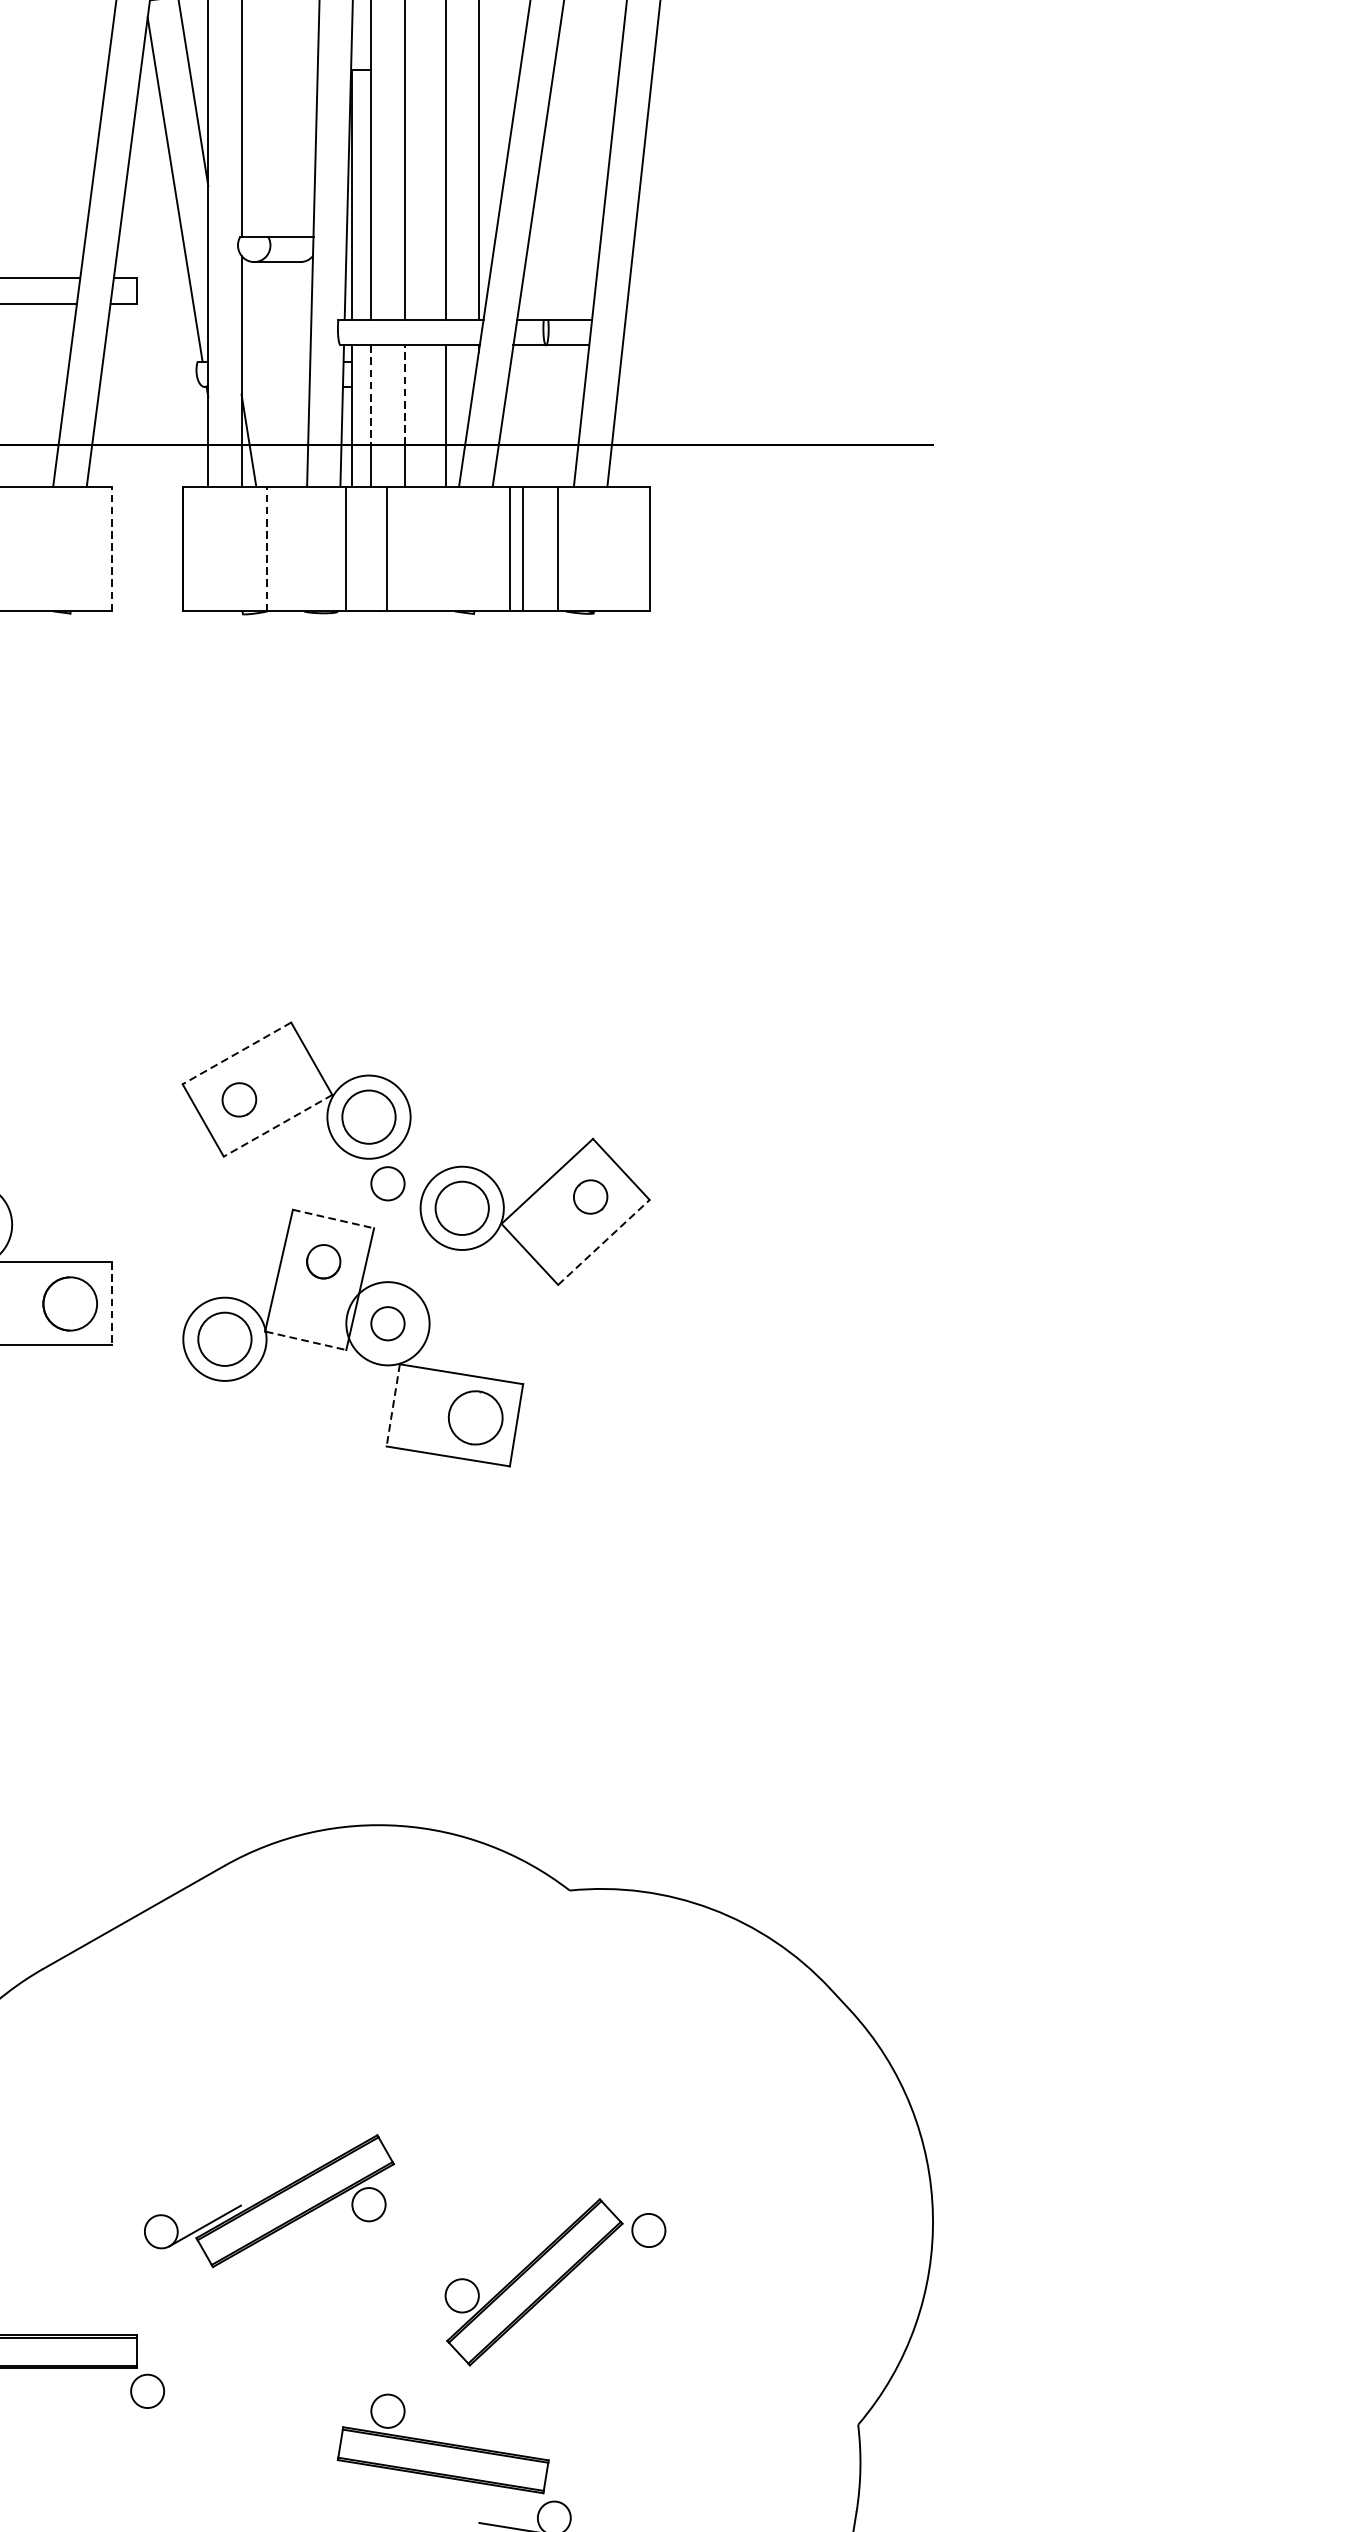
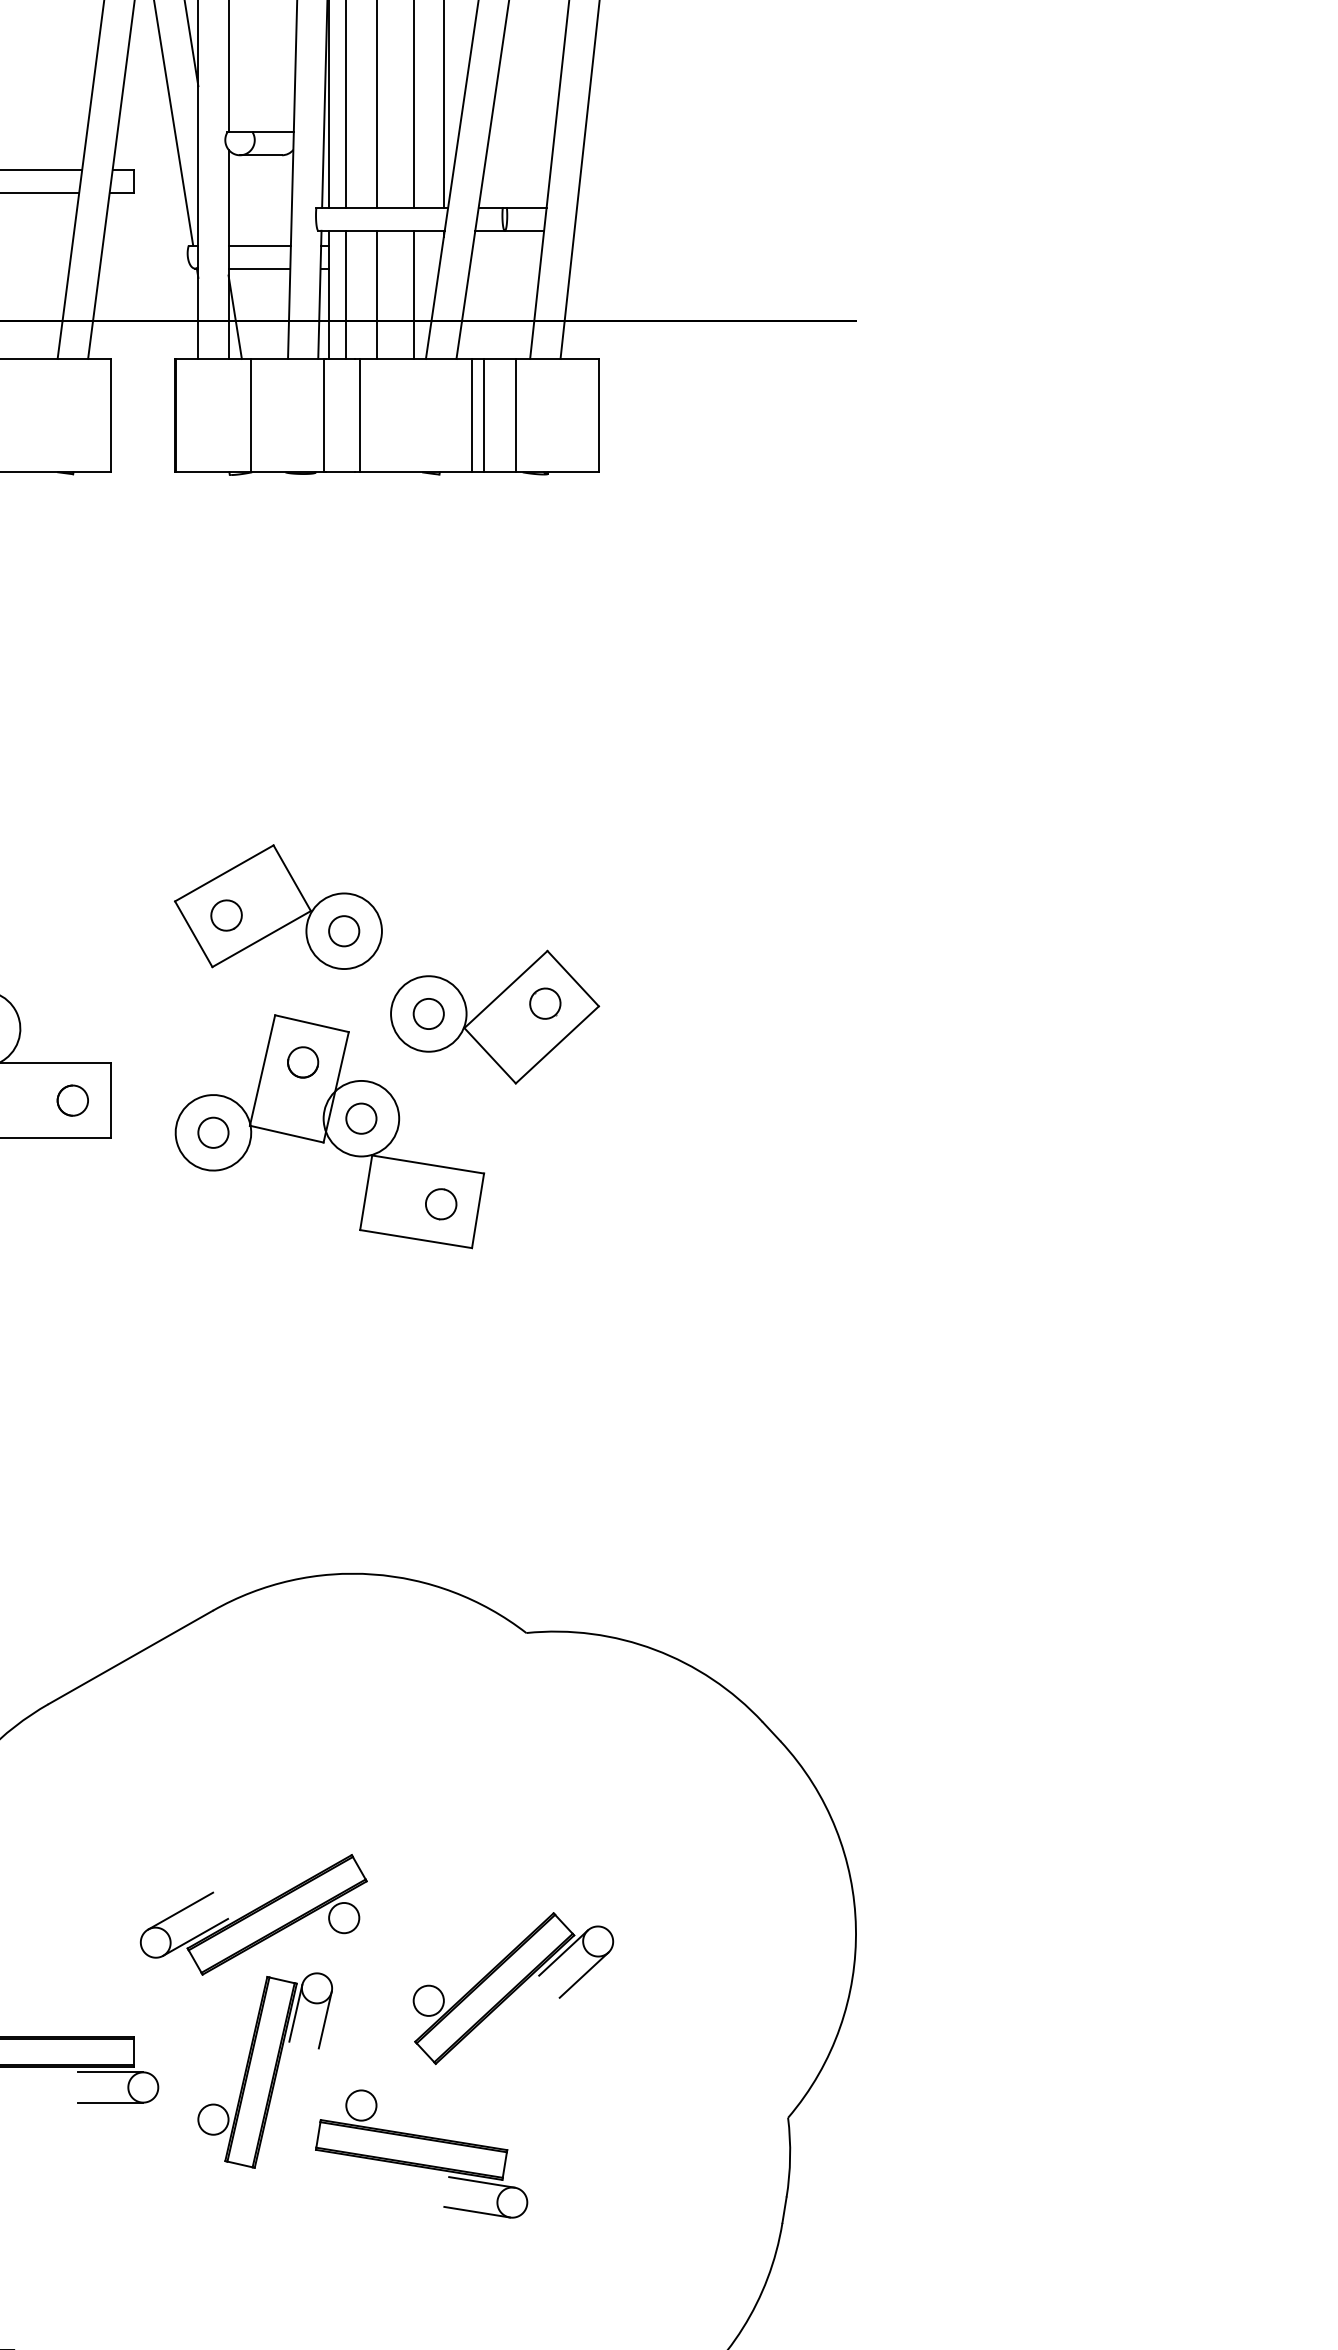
line: (275, 361) -> (259, 245), added
line: (275, 386) -> (259, 268), added
line: (404, 394) -> (376, 275), dashed -> solid
line: (371, 395) -> (346, 276), dashed -> solid
line: (111, 548) -> (110, 415), dashed -> solid
line: (266, 548) -> (251, 415), dashed -> solid
line: (237, 1053) -> (224, 873), dashed -> solid
circle: (369, 1117) -> (344, 931), size x0.62
line: (277, 1126) -> (261, 939), dashed -> solid
circle: (388, 1183) -> (361, 991), removed
circle: (461, 1207) -> (428, 1013), size x0.62
line: (332, 1218) -> (311, 1023), dashed -> solid
line: (604, 1241) -> (557, 1044), dashed -> solid
part: (69, 1303) -> (72, 1100), size x0.62
line: (111, 1303) -> (110, 1100), dashed -> solid
circle: (224, 1338) -> (213, 1132), size x0.62
line: (306, 1341) -> (287, 1134), dashed -> solid
line: (393, 1405) -> (366, 1192), dashed -> solid
part: (476, 1418) -> (441, 1204), size x0.62
line: (188, 2196) -> (180, 1910), added
line: (610, 2242) -> (563, 1952), added
line: (632, 2266) -> (583, 1974), added
part: (281, 2372) -> (264, 2070), added
line: (111, 2374) -> (110, 2072), added
line: (111, 2407) -> (110, 2102), added
line: (520, 2496) -> (481, 2182), added

